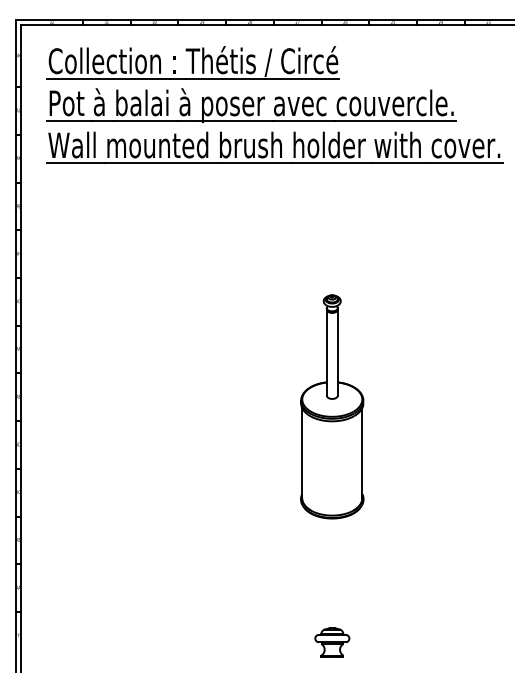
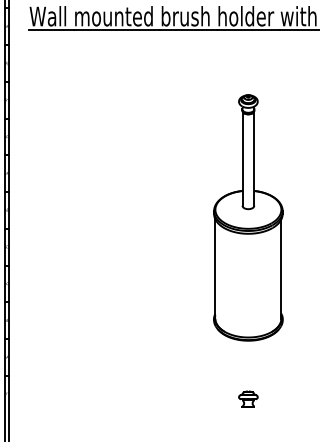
part: (331, 406) -> (247, 217), size x1.43
part: (332, 642) -> (248, 399), size x0.71

